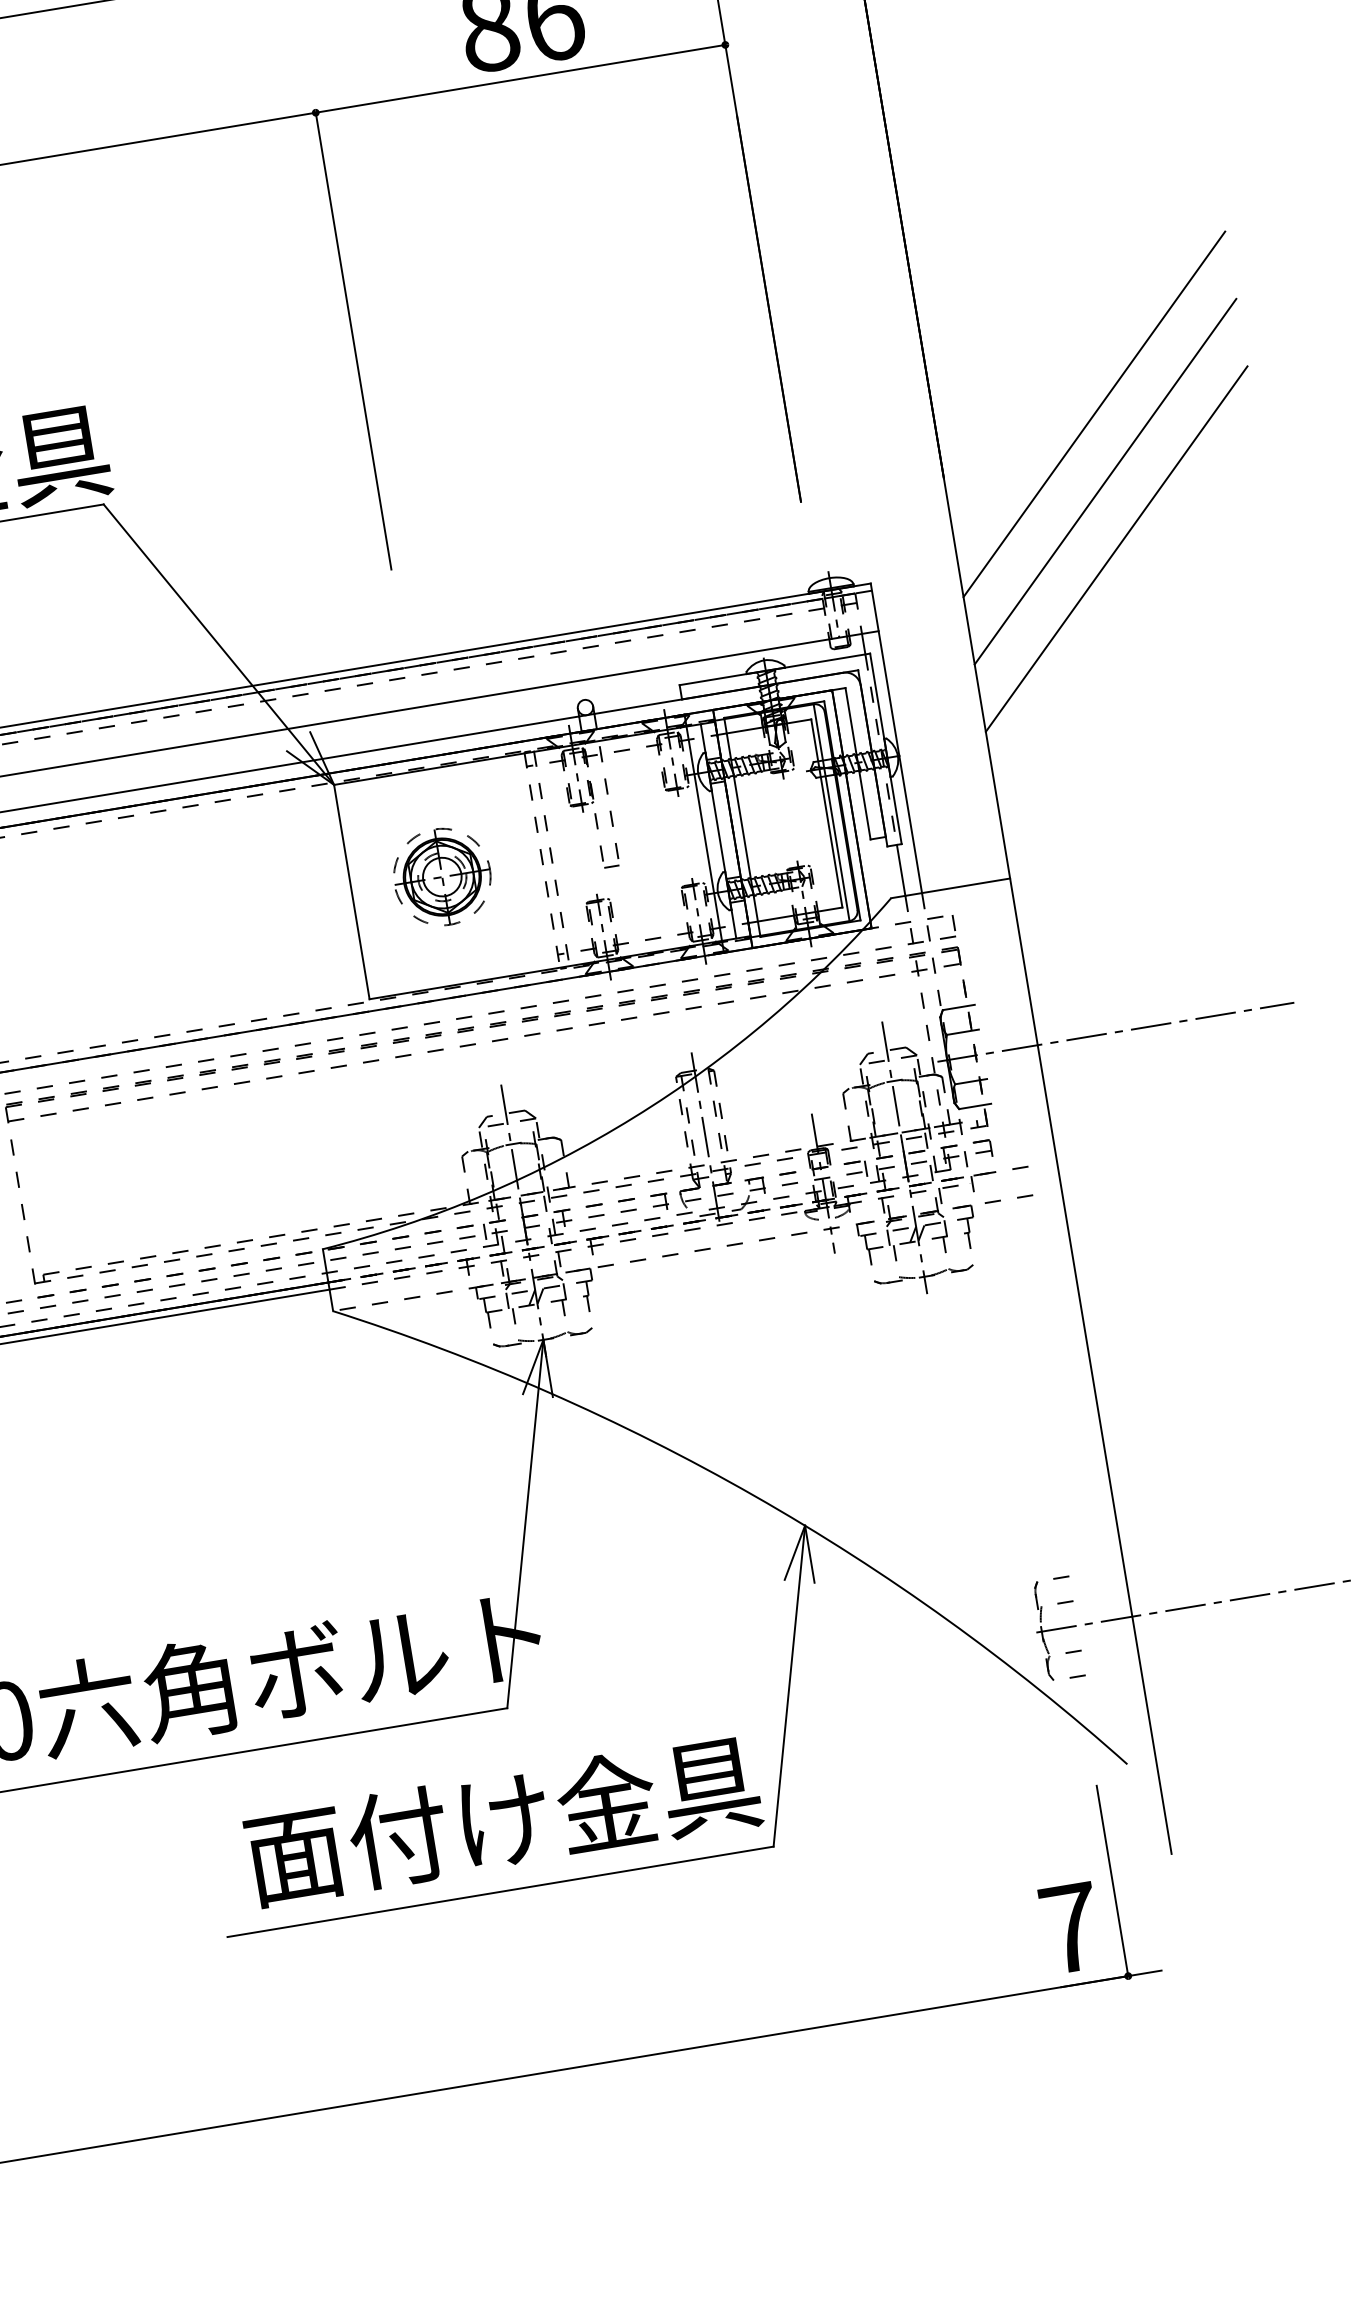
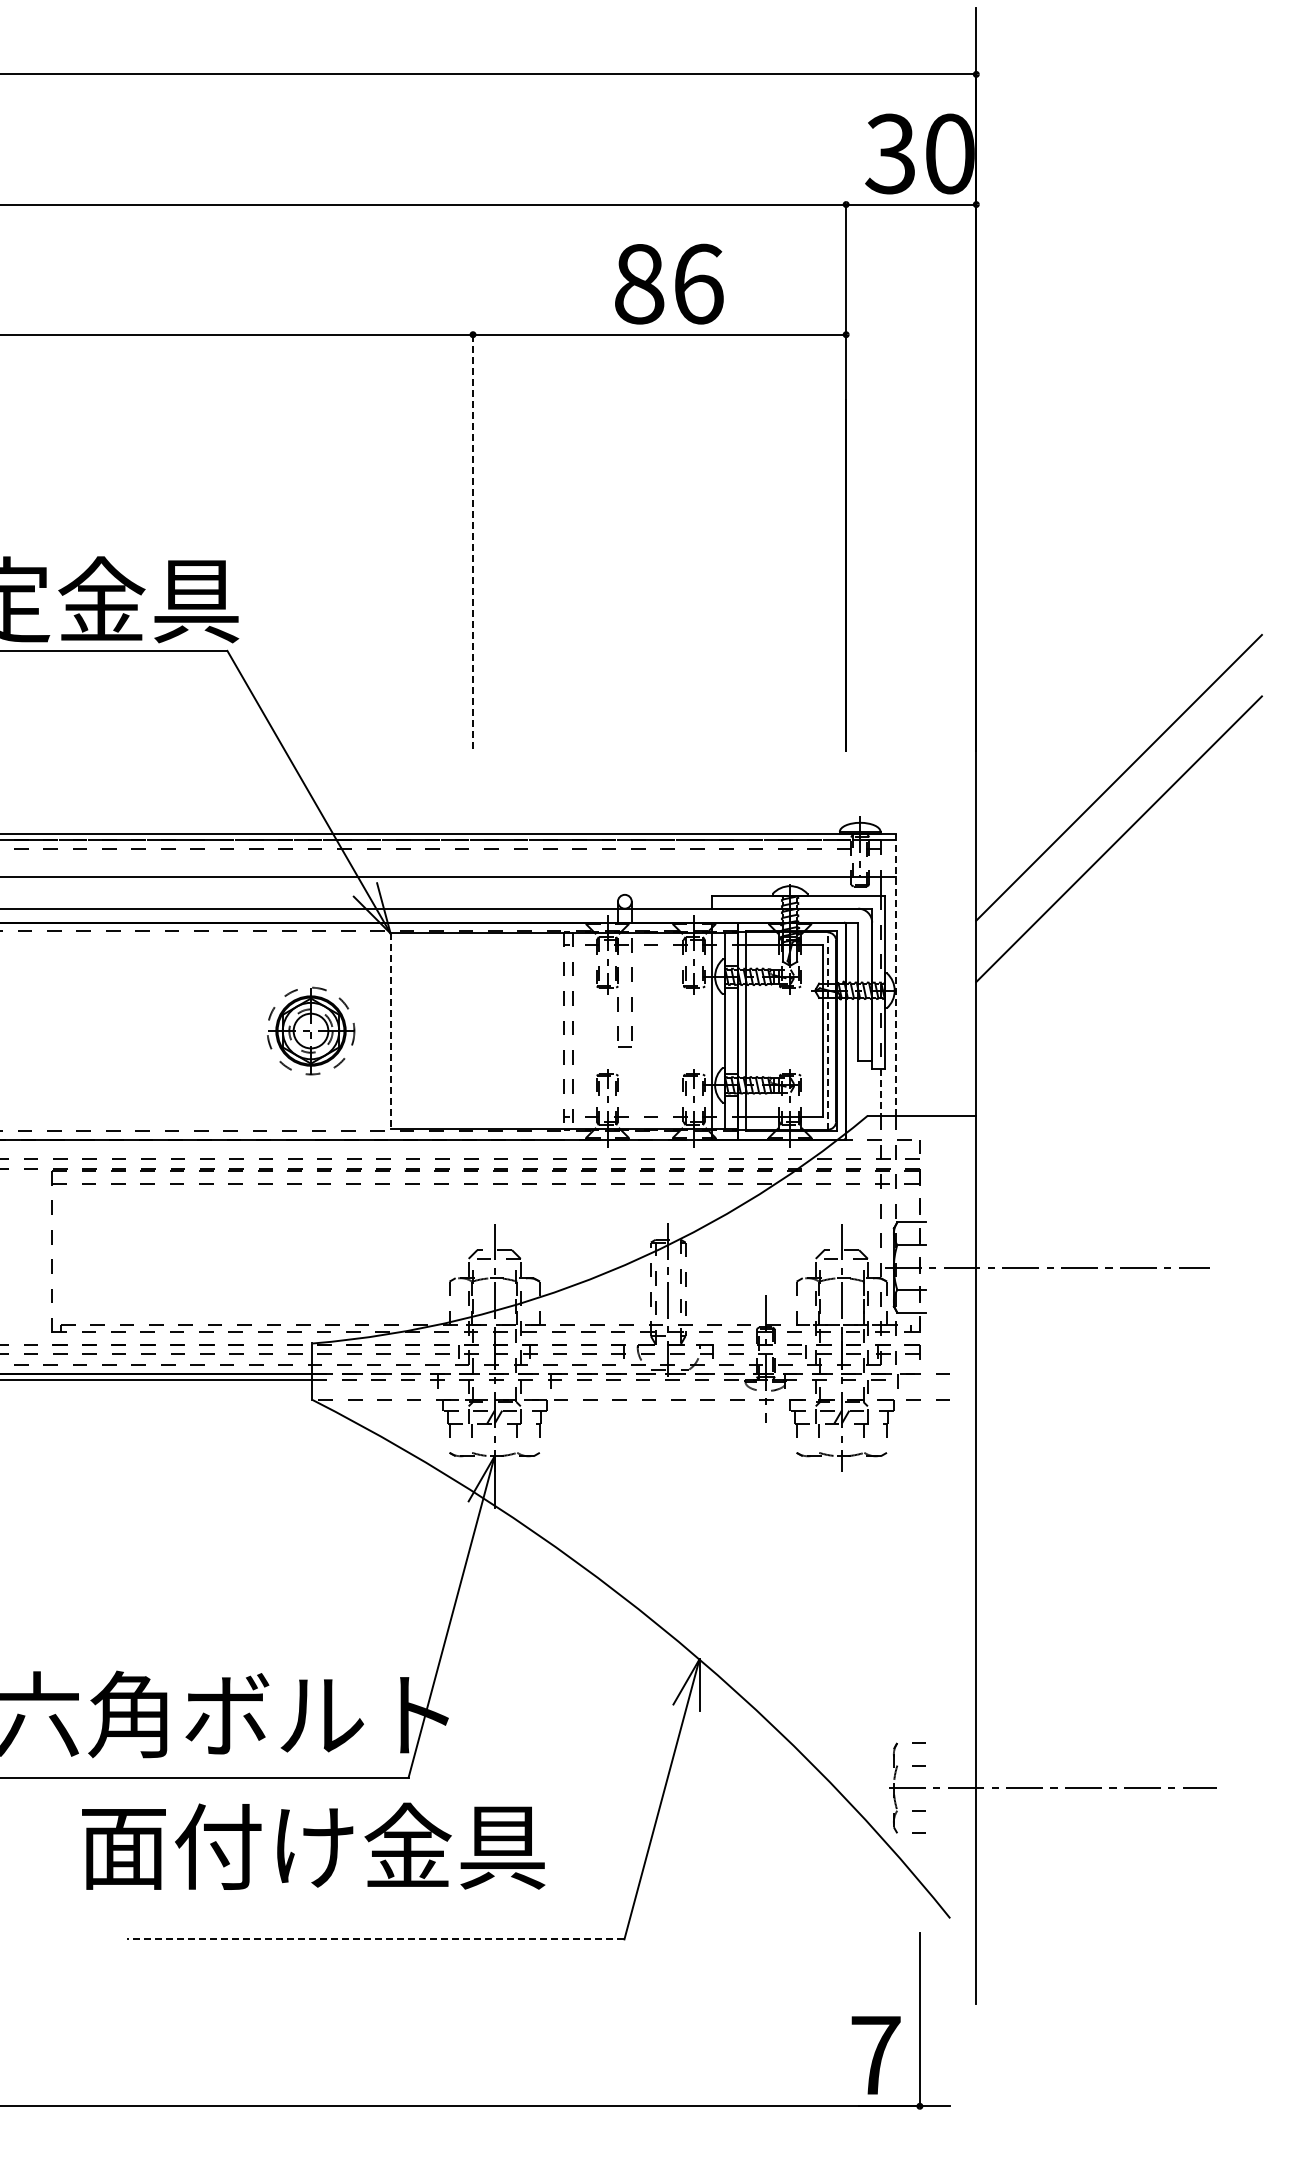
line: (354, 341) -> (473, 543), solid -> dashed
line: (1093, 414) -> (1118, 716), removed
line: (897, 739) -> (896, 975), solid -> dashed
line: (831, 813) -> (827, 1031), solid -> dashed
line: (900, 870) -> (880, 1092), solid -> dashed
part: (442, 876) -> (311, 1030), moved
line: (351, 892) -> (390, 1031), solid -> dashed
text: (503, 1819) -> (313, 1845), moved
line: (500, 1891) -> (375, 1939), solid -> dashed

